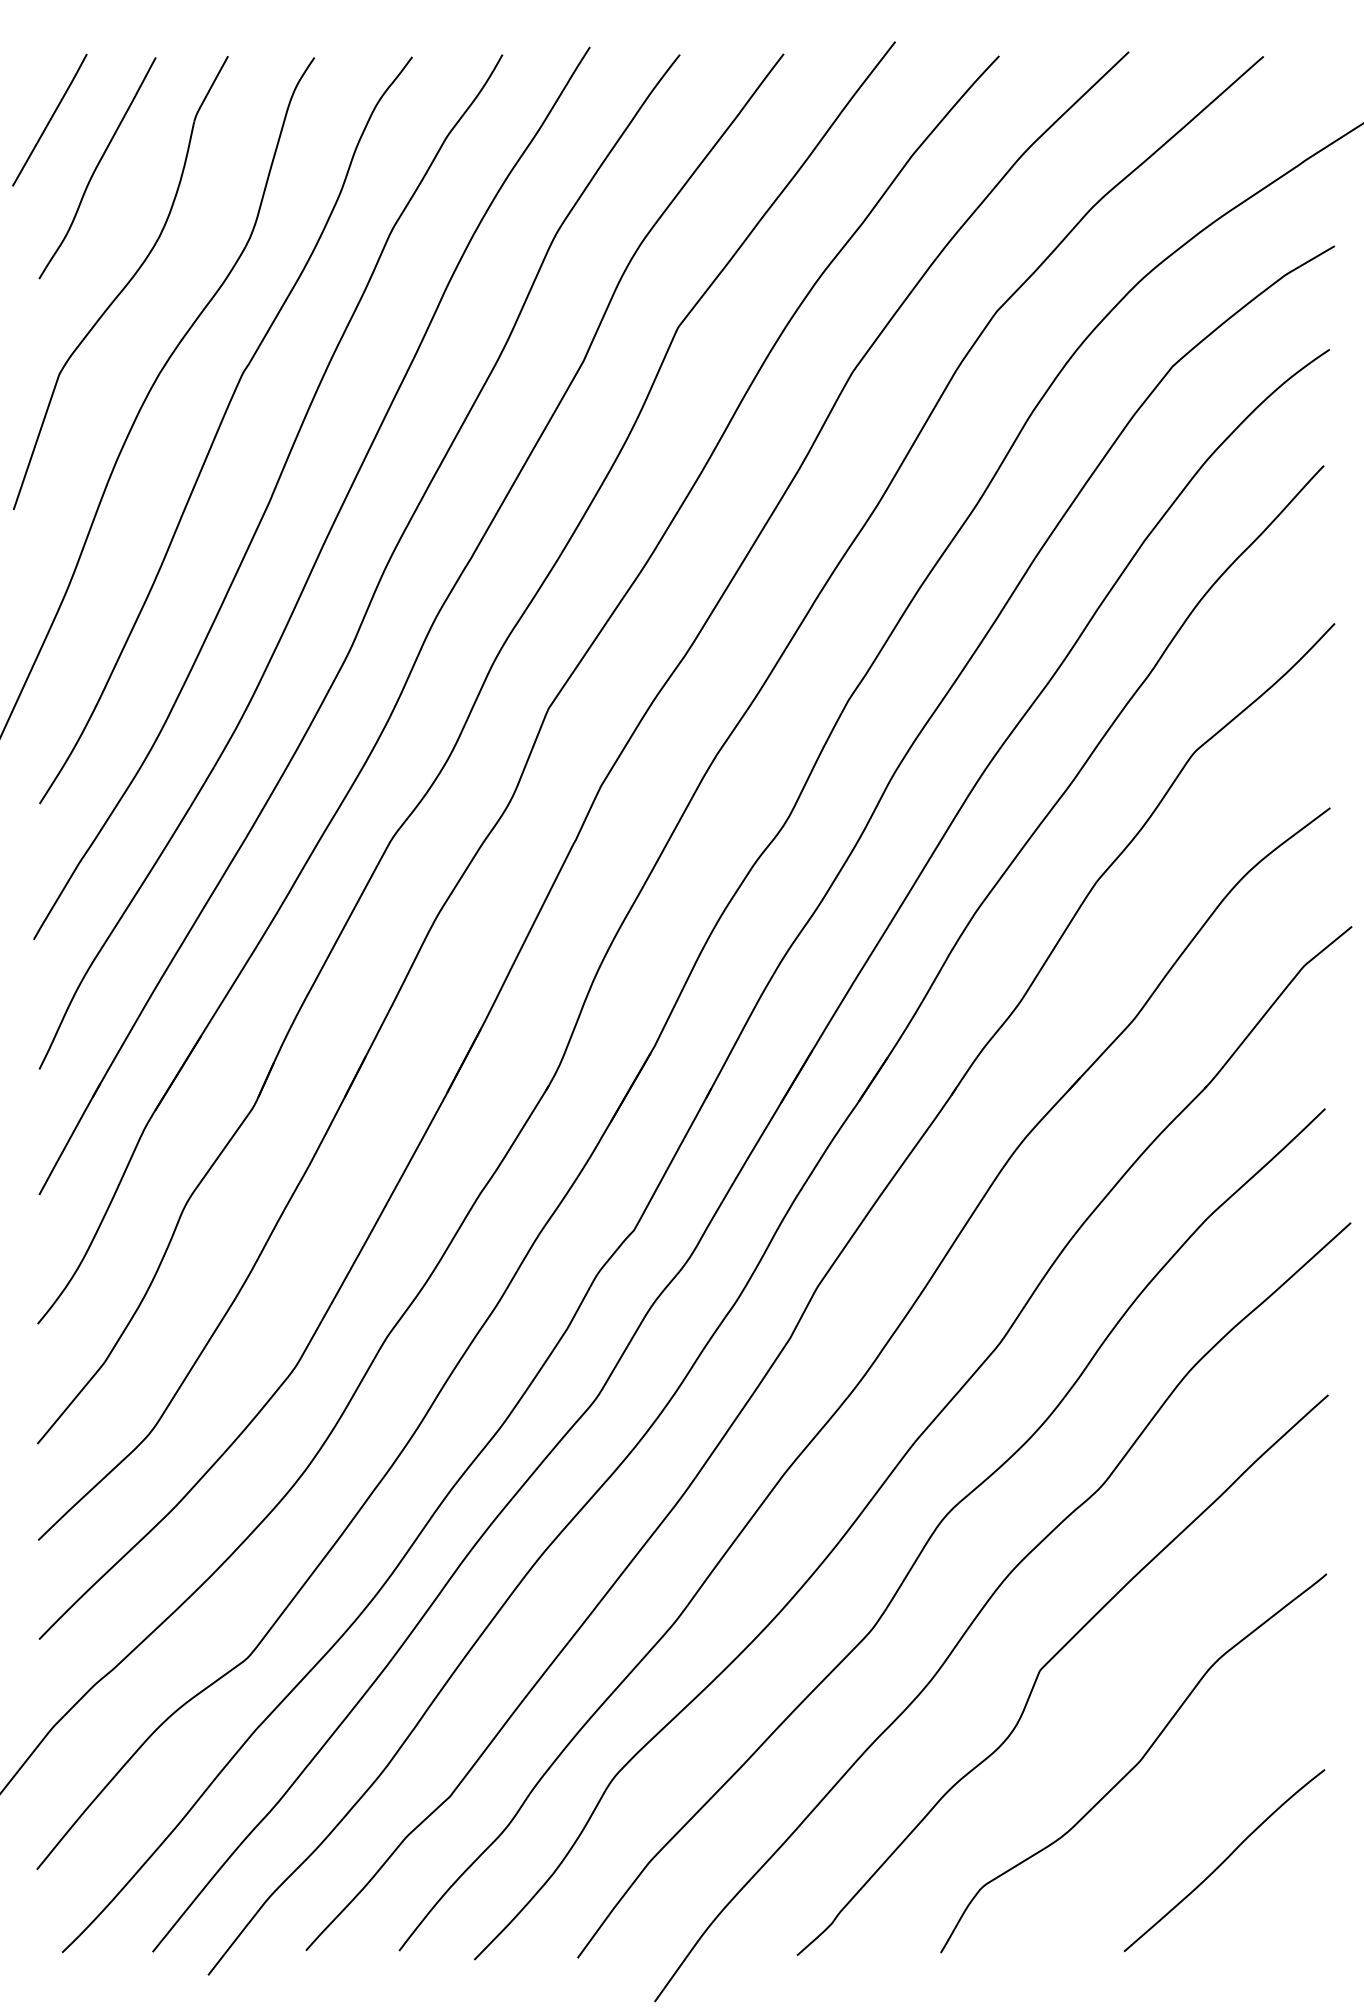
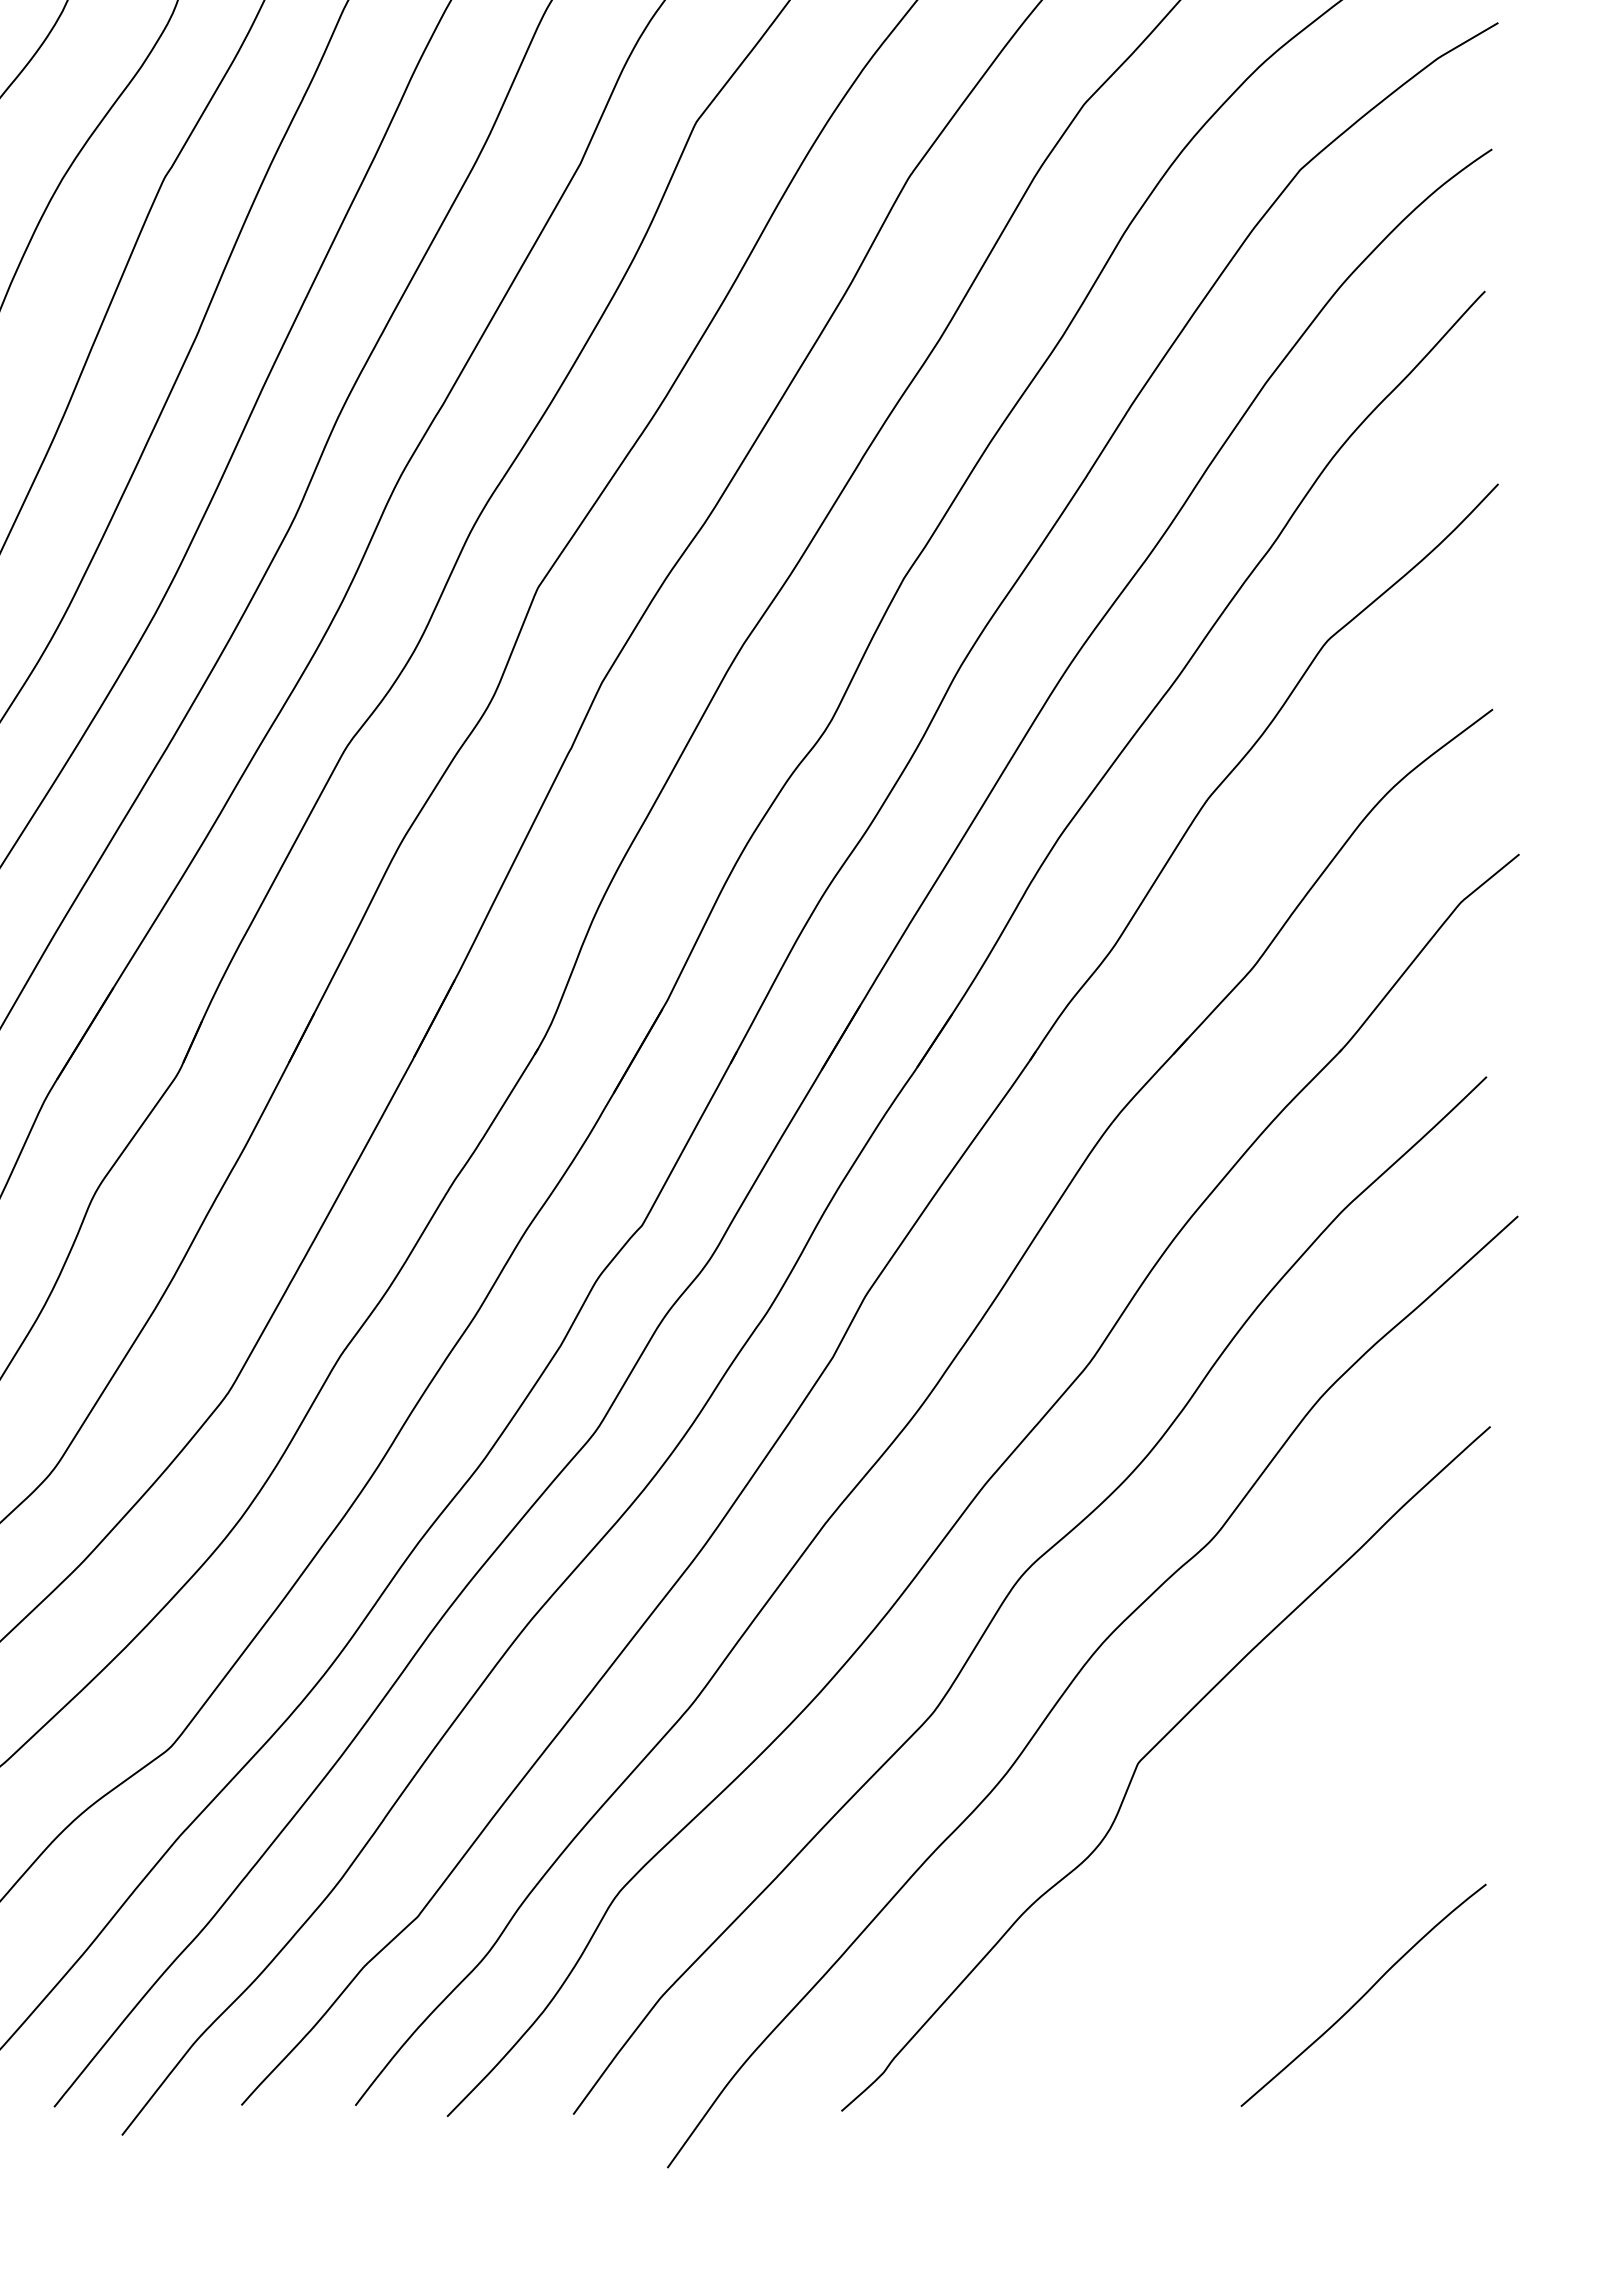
curve: (1135, 1764) -> (1254, 1877), removed

